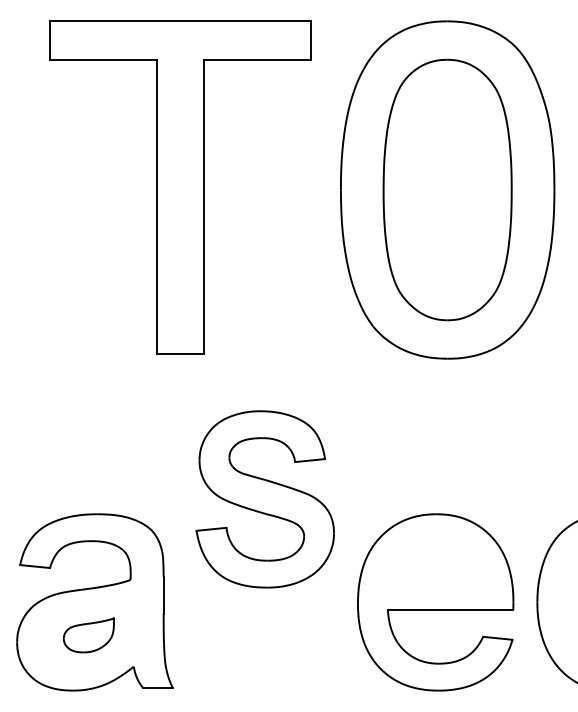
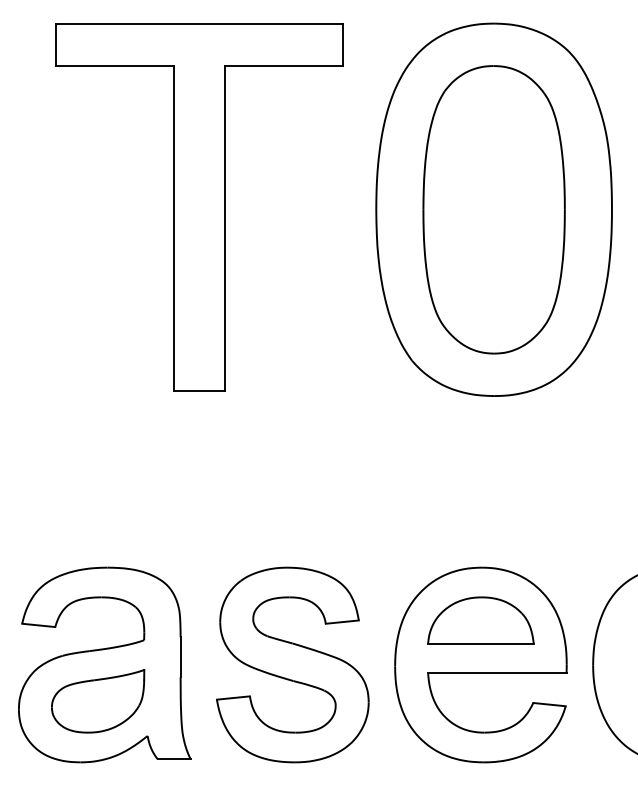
part: (264, 499) -> (291, 665), moved
part: (435, 561) -> (480, 619), added
part: (88, 635) -> (97, 701), size x1.67

